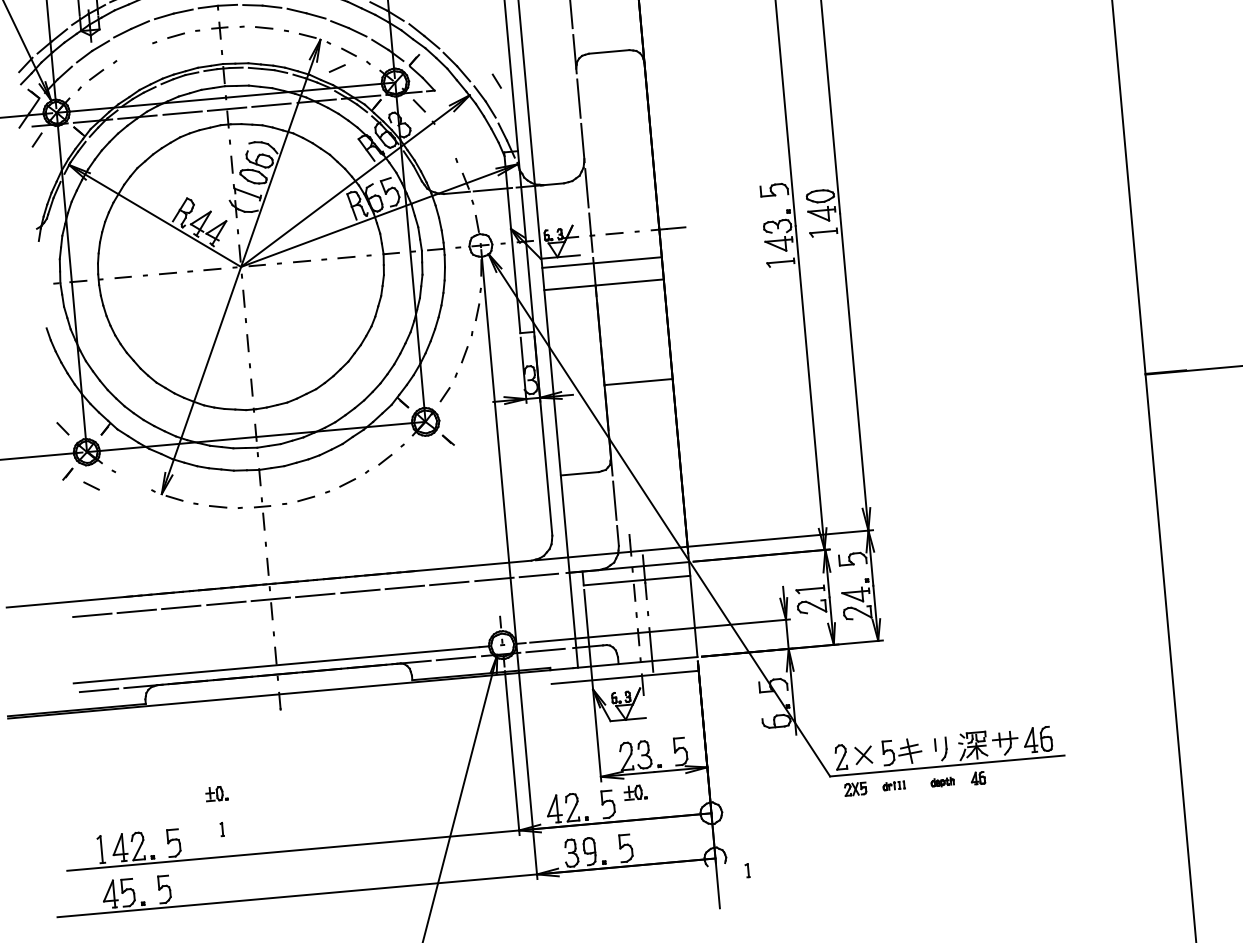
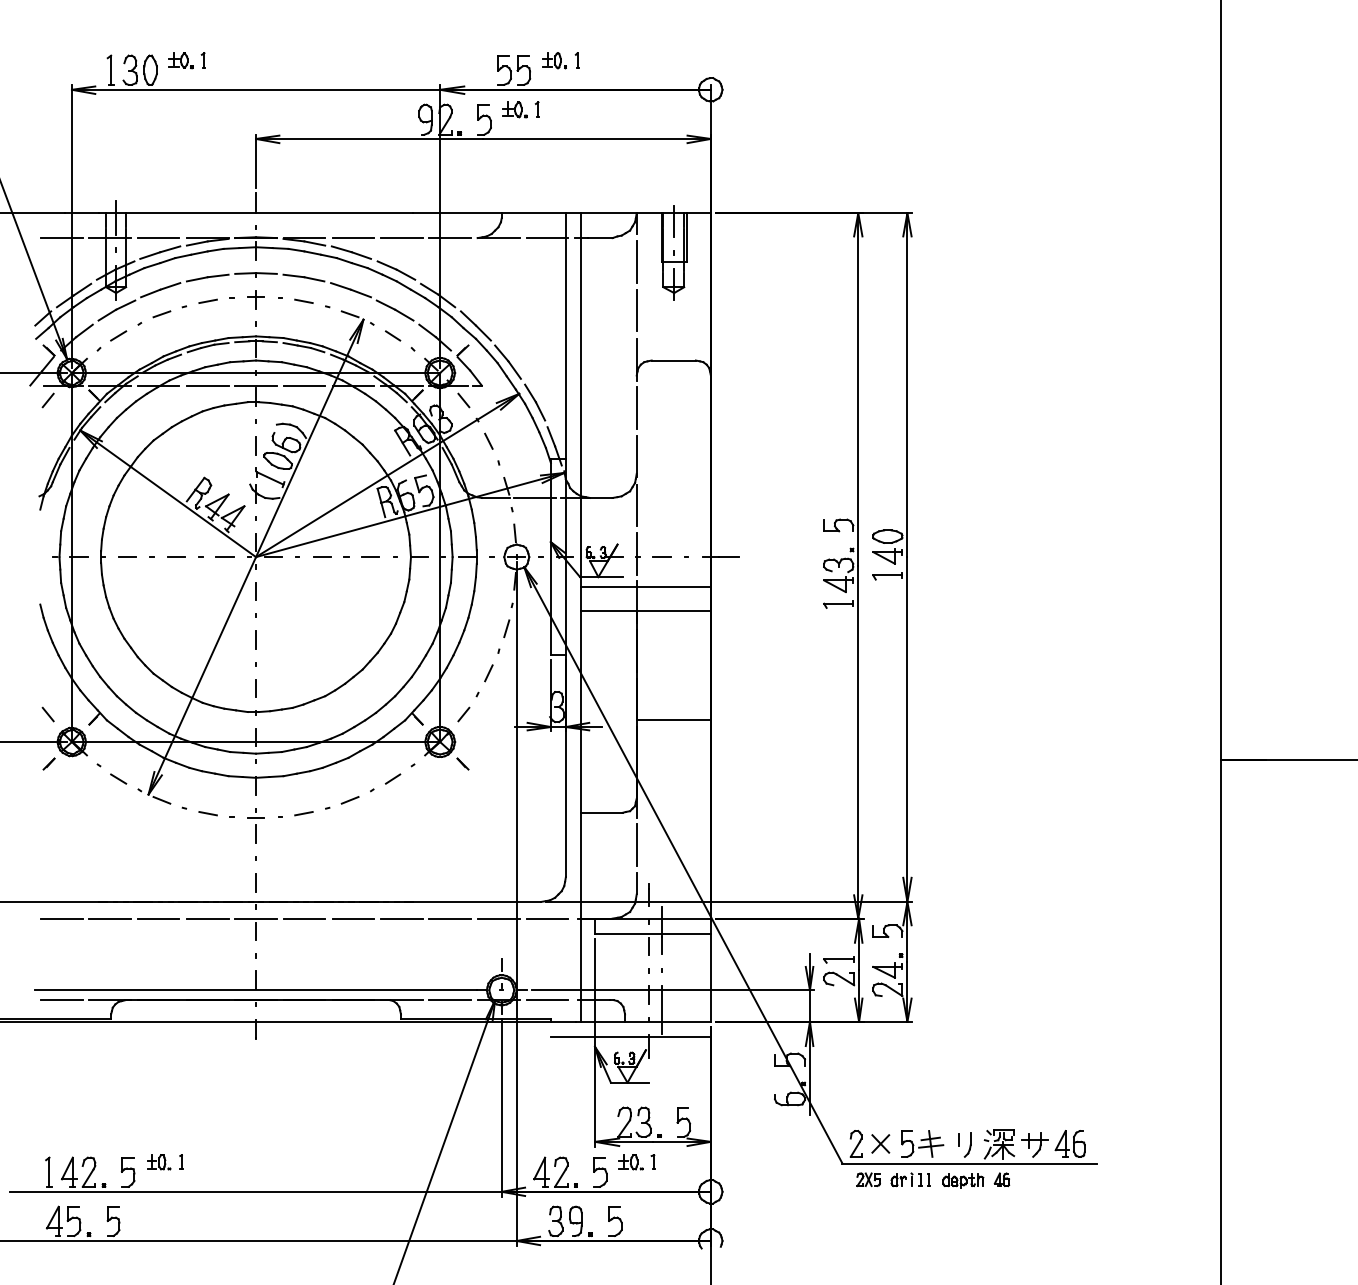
line: (336, 68) -> (161, 314), moved
line: (496, 80) -> (488, 440), moved
line: (91, 485) -> (118, 778), moved
part: (942, 782) -> (963, 1180), size x1.67
part: (894, 785) -> (910, 1179), size x1.67
part: (217, 794) -> (159, 1162), moved
part: (746, 870) -> (652, 1161), moved

